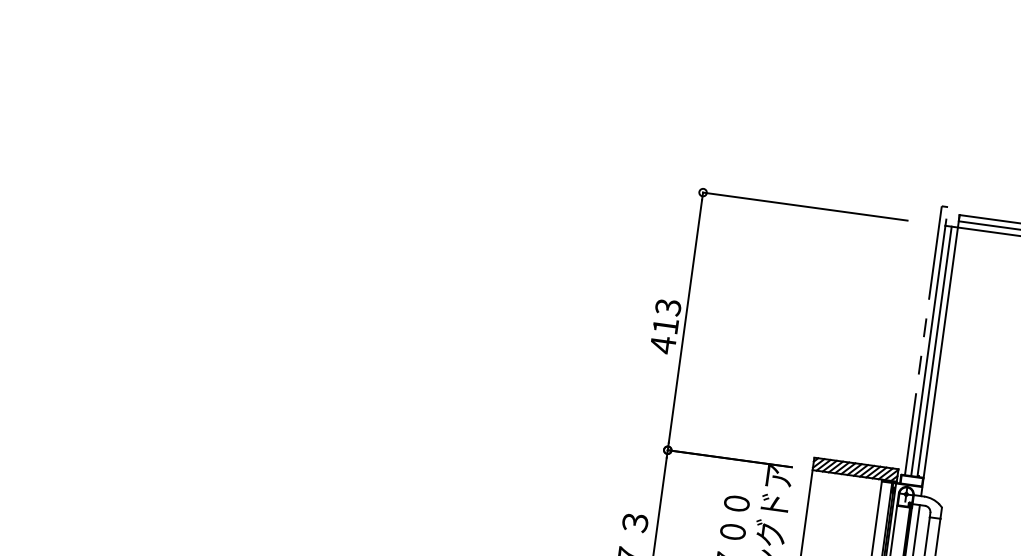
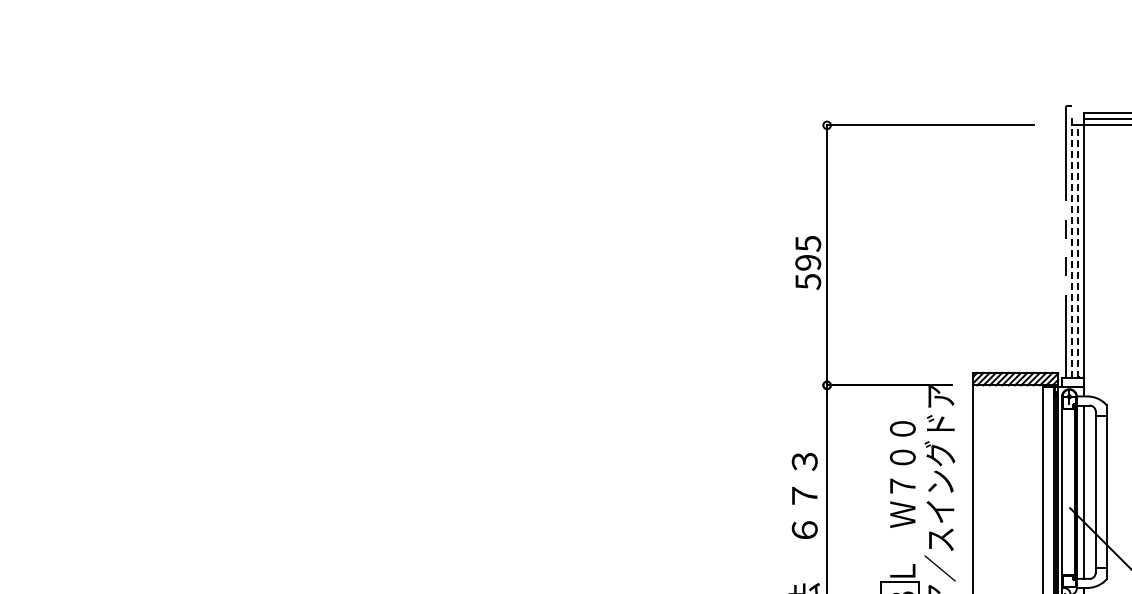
text: (665, 326) -> (808, 263), 413 -> 595
line: (928, 350) -> (1071, 251), solid -> dashed
line: (935, 351) -> (1078, 251), solid -> dashed

